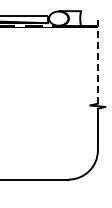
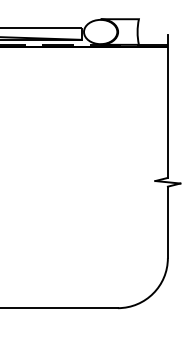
line: (97, 61) -> (167, 105), dashed -> solid

